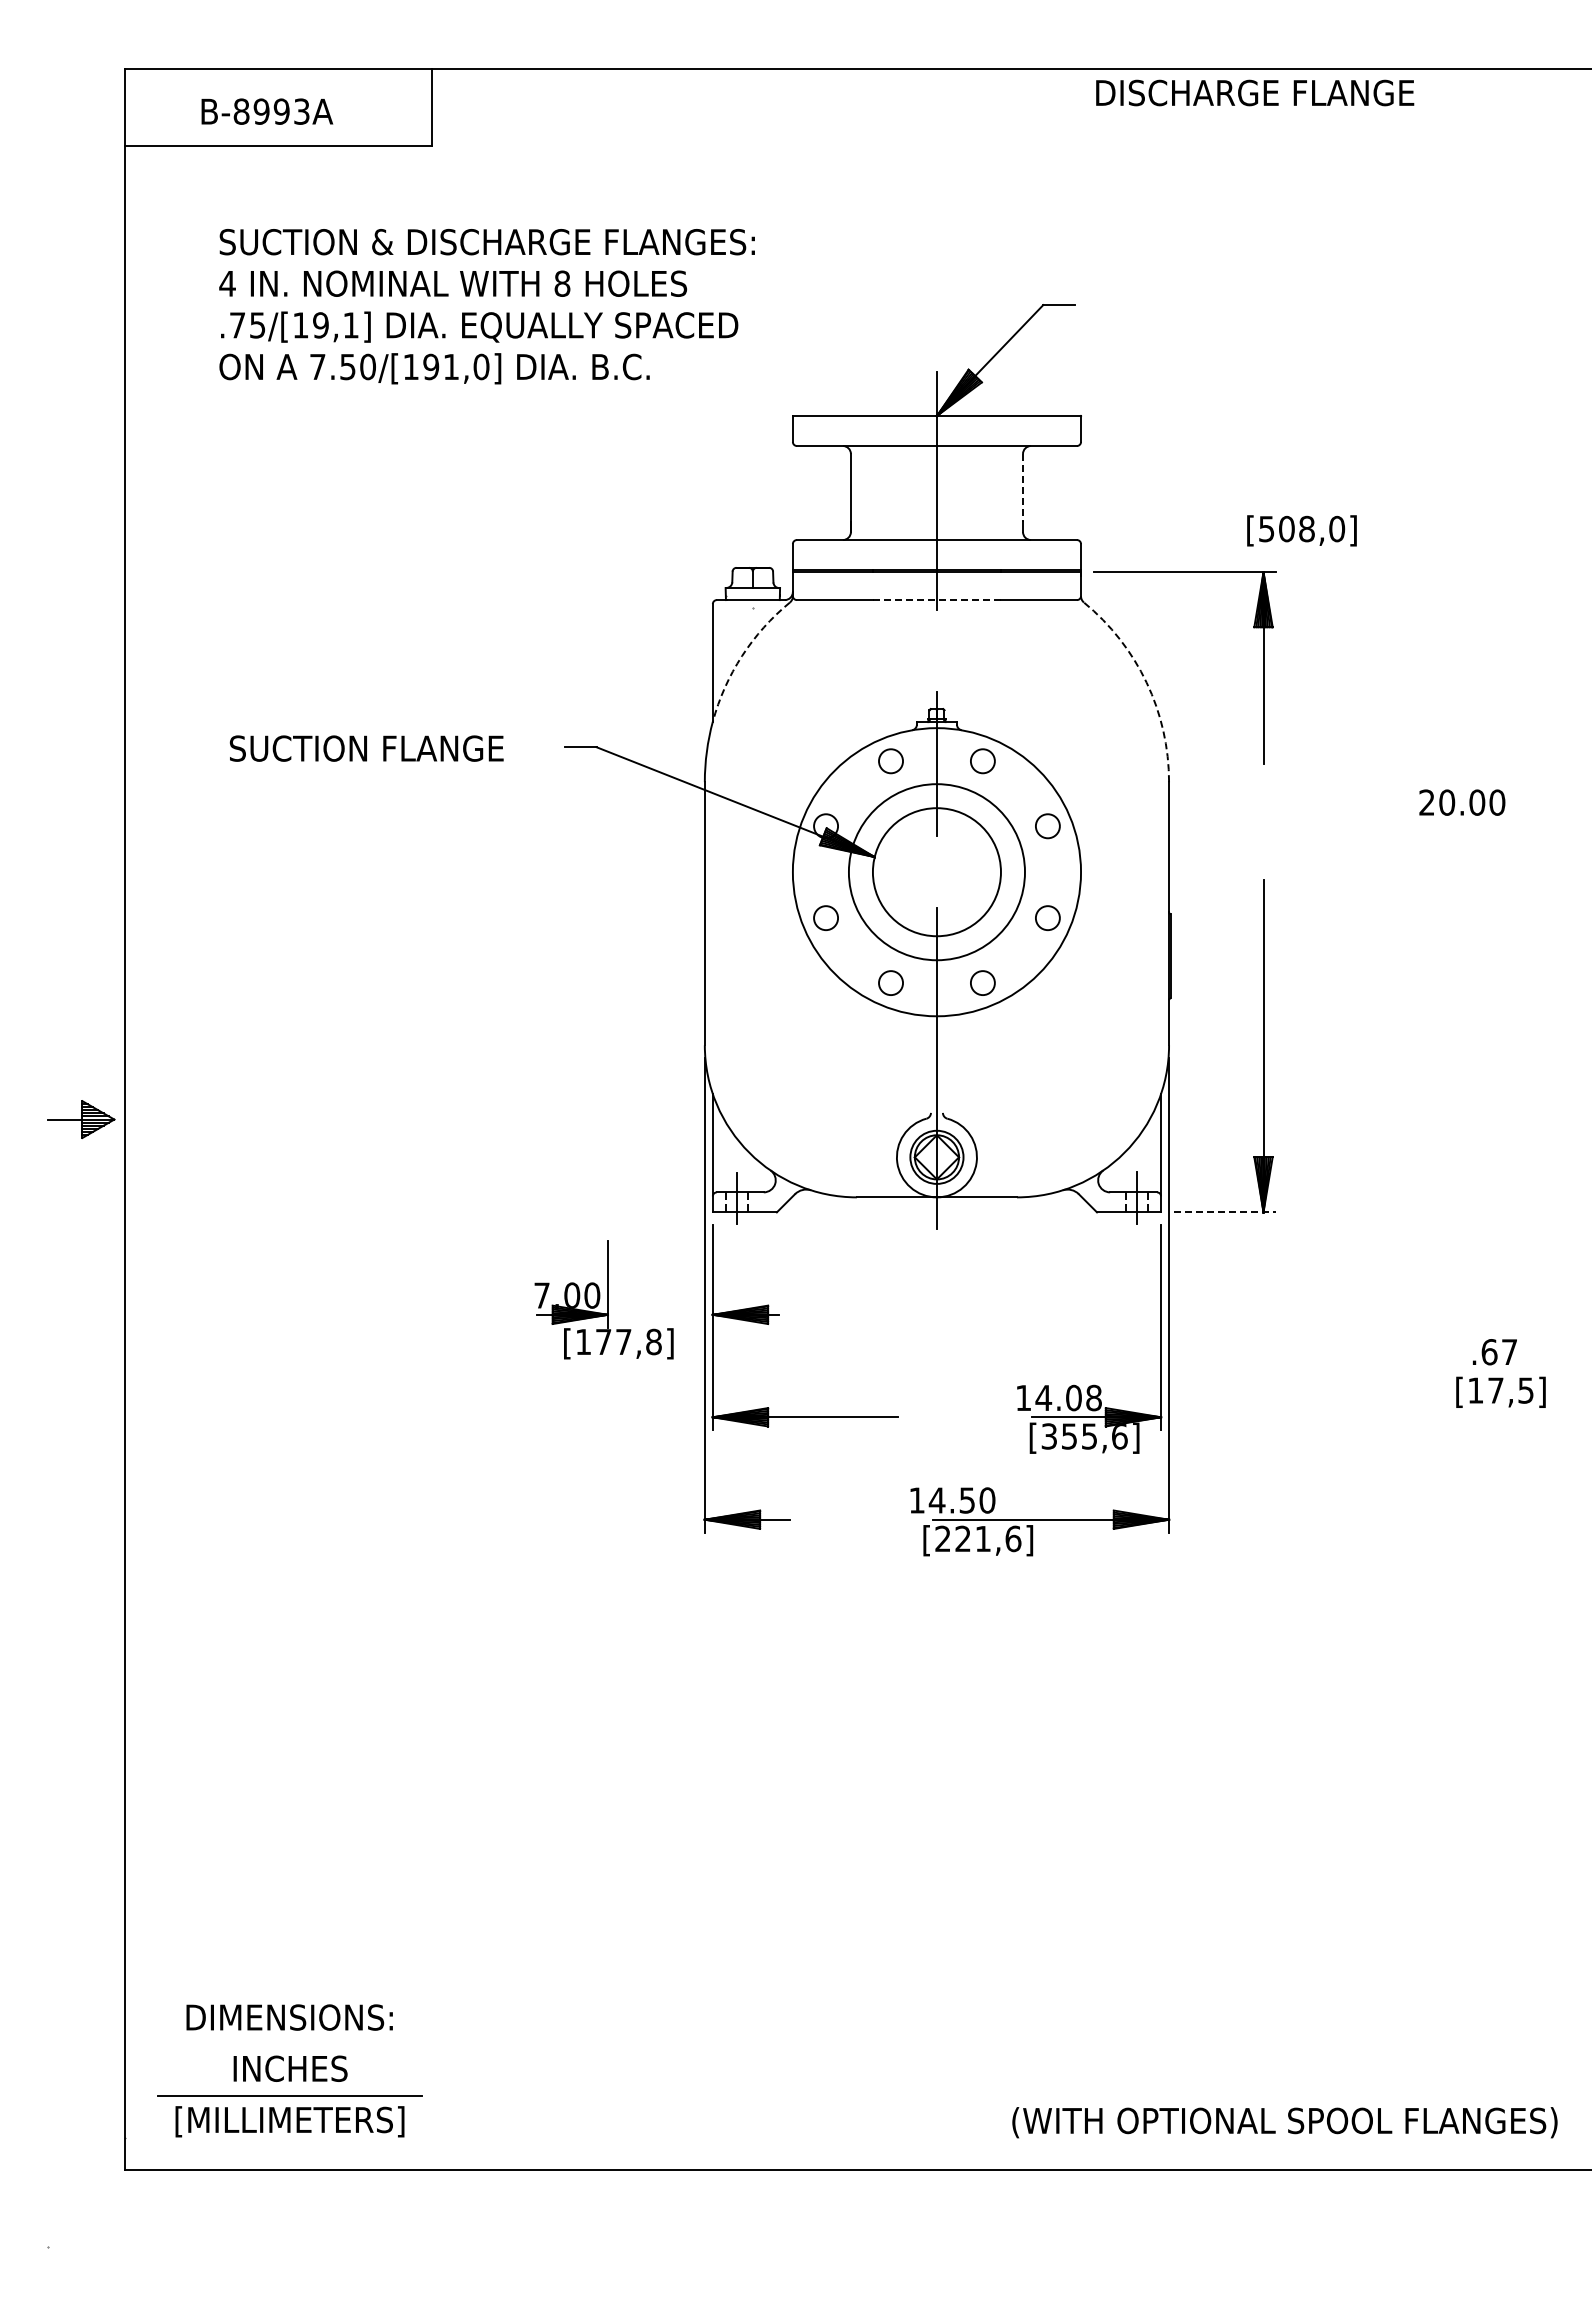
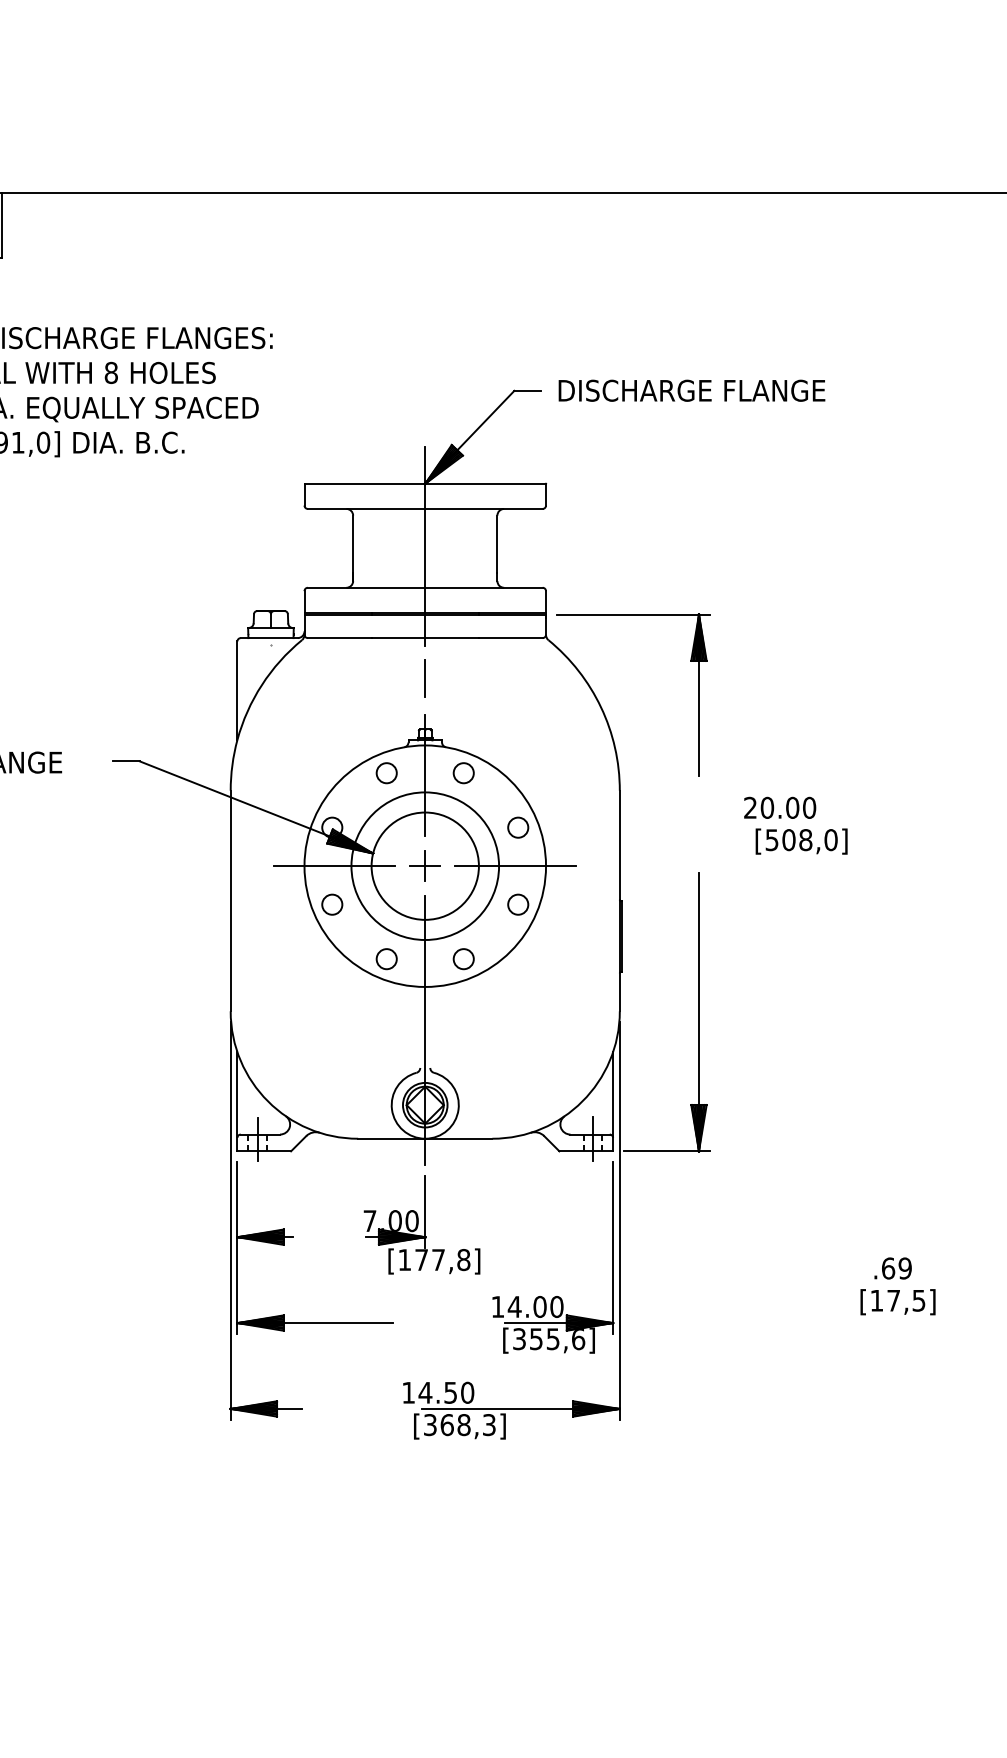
text: (1255, 92) -> (692, 390), moved
line: (1023, 488) -> (497, 544), dashed -> solid
text: (1301, 530) -> (801, 841), moved
line: (936, 600) -> (424, 638), dashed -> solid
line: (936, 647) -> (424, 677), added
arc: (742, 656) -> (262, 685), dashed -> solid
arc: (1146, 682) -> (600, 707), dashed -> solid
text: (1462, 802) -> (780, 807), moved
part: (936, 871) -> (424, 865), added
line: (828, 872) -> (334, 866), added
line: (1044, 872) -> (515, 866), added
line: (1225, 1212) -> (667, 1151), dashed -> solid
part: (603, 1299) -> (421, 1224), moved
text: (1509, 1352) -> (905, 1268), .67 -> .69
text: (1093, 1397) -> (556, 1306), 14.08 -> 14.00
text: (978, 1538) -> (460, 1424), [221,6] -> [368,3]

